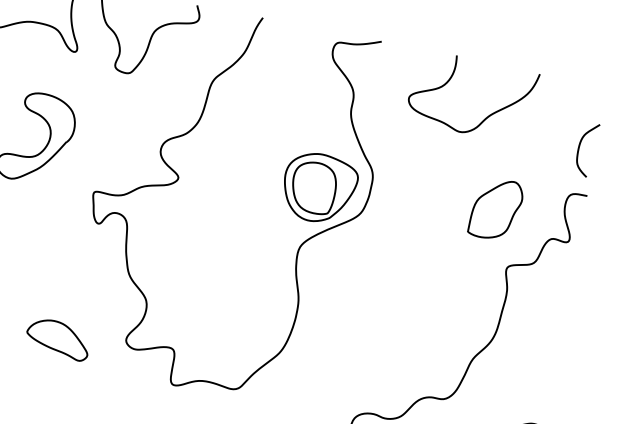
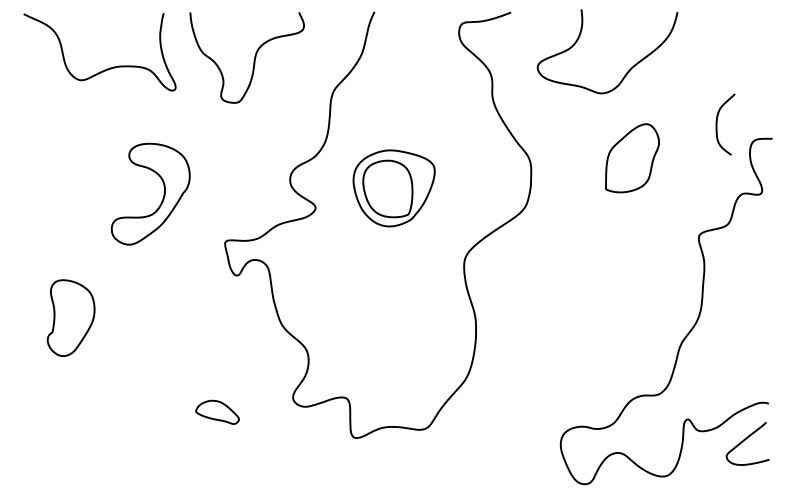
curve: (486, 117) -> (627, 71), moved
curve: (579, 148) -> (717, 124), moved
part: (318, 188) -> (393, 188), moved
part: (496, 209) -> (632, 158), moved
part: (58, 339) -> (217, 412), size x0.6

